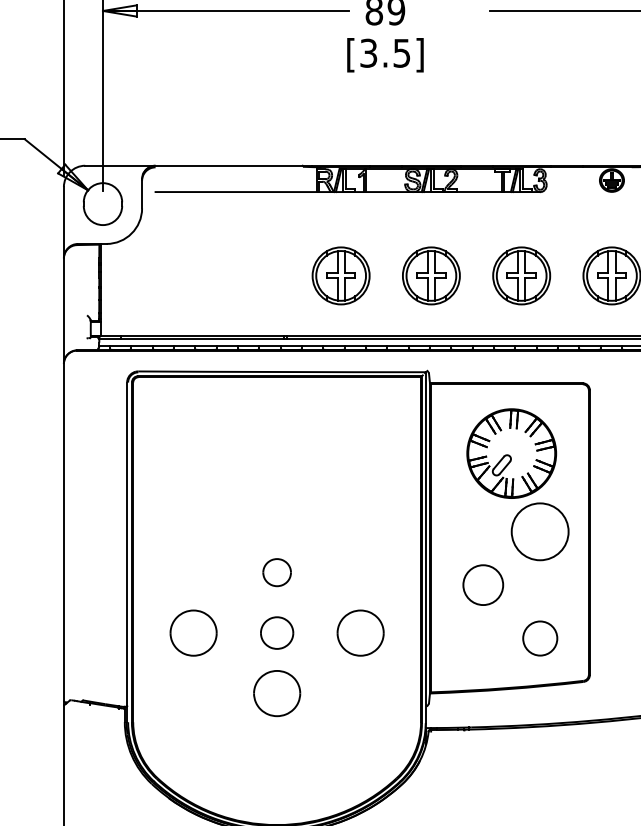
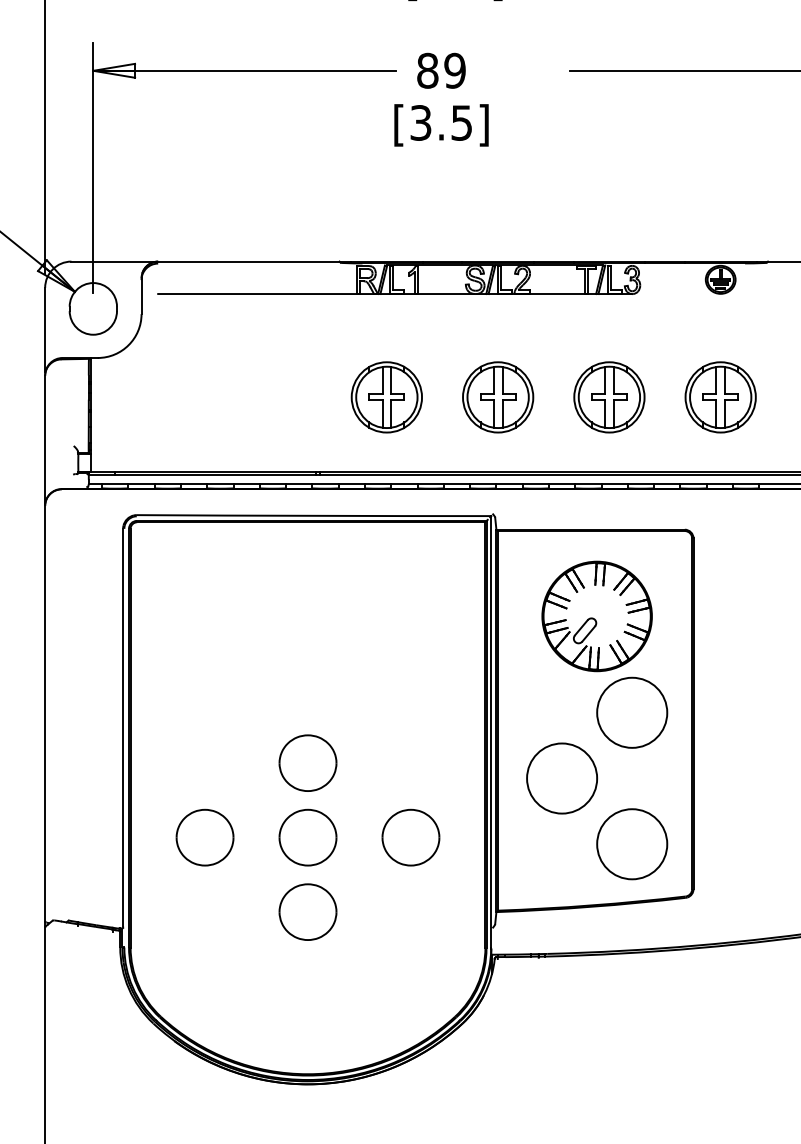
part: (276, 572) -> (307, 762), size x1.67
circle: (483, 585) -> (562, 778), size x1.43
part: (276, 632) -> (307, 837), size x1.43
circle: (540, 638) -> (632, 844), size x1.67

